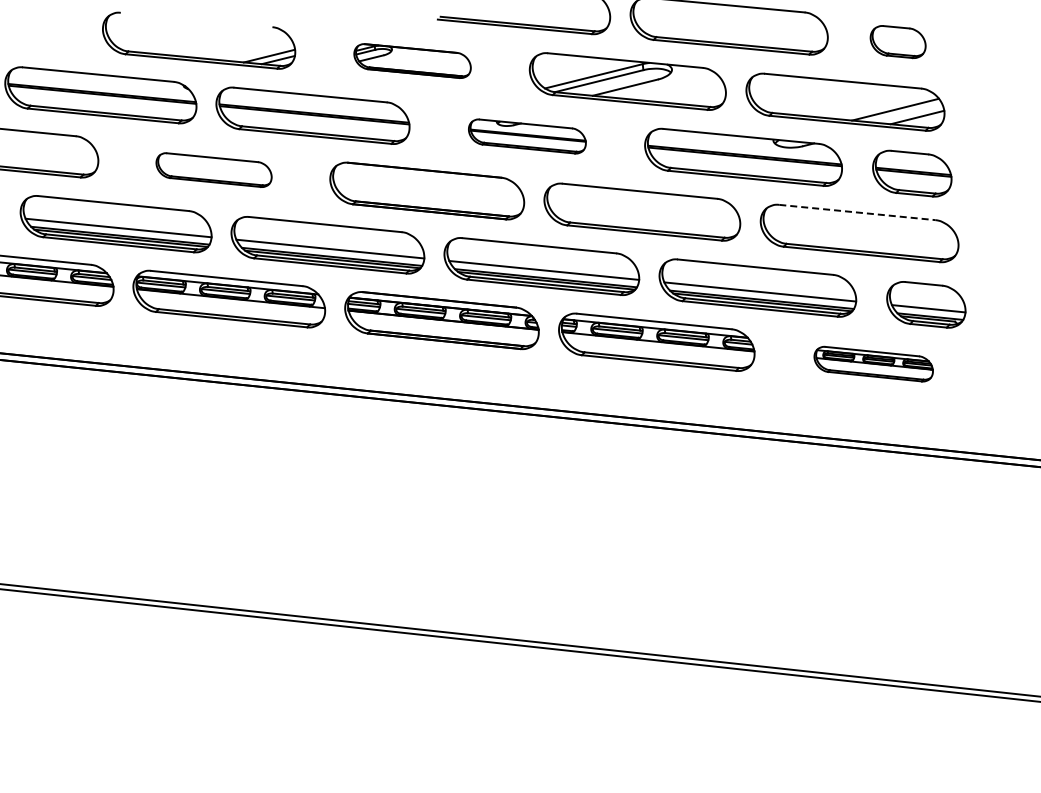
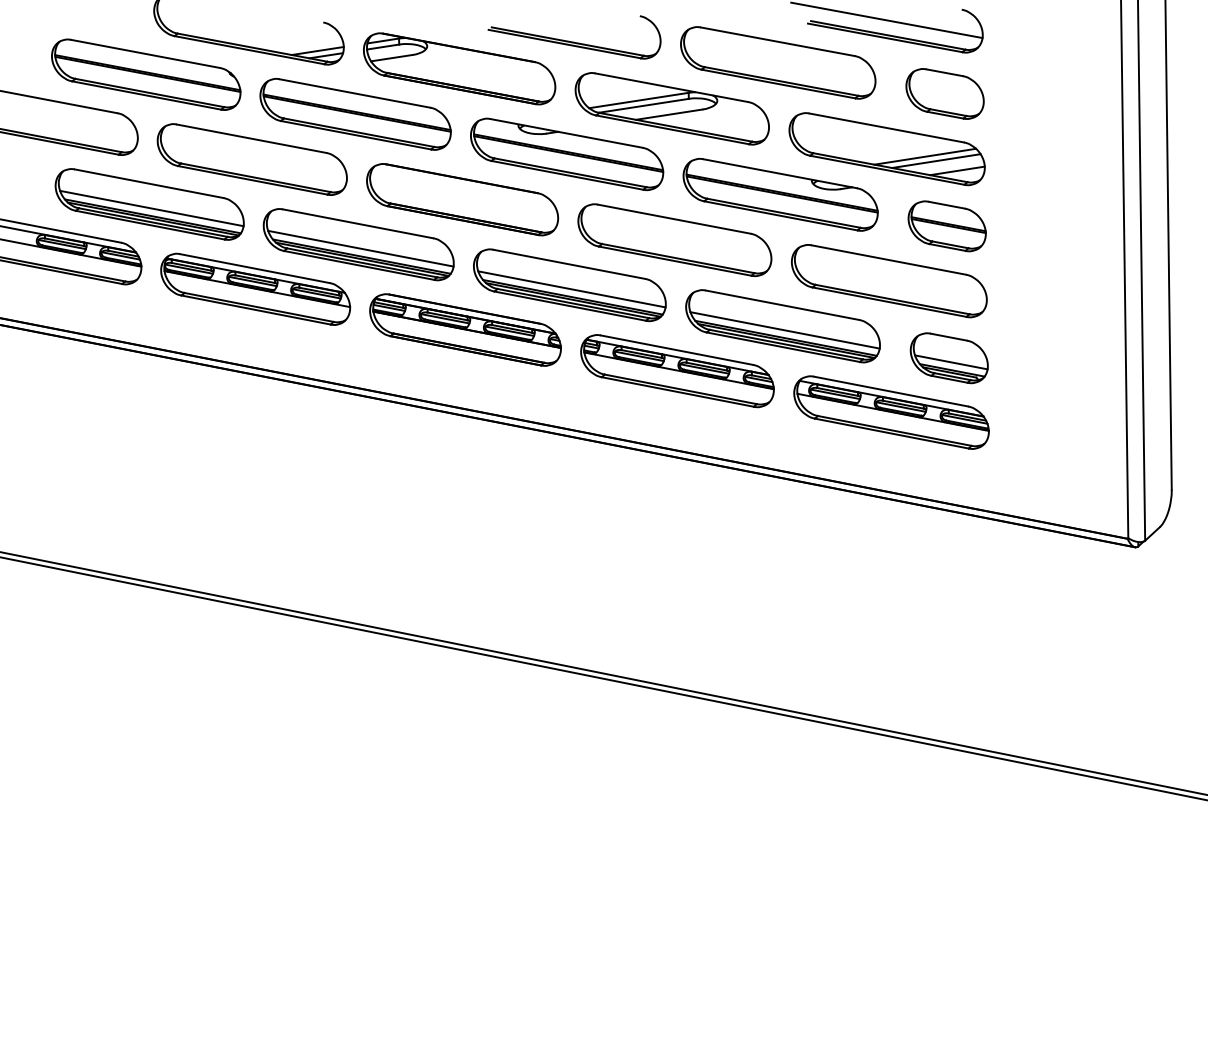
part: (897, 41) -> (944, 93), size x1.43
part: (412, 60) -> (459, 68), size x1.67
line: (884, 106) -> (925, 156), added
part: (527, 136) -> (567, 154), size x1.67
part: (213, 170) -> (251, 159), size x1.67
line: (857, 212) -> (889, 260), dashed -> solid
part: (873, 364) -> (891, 412), size x1.67

